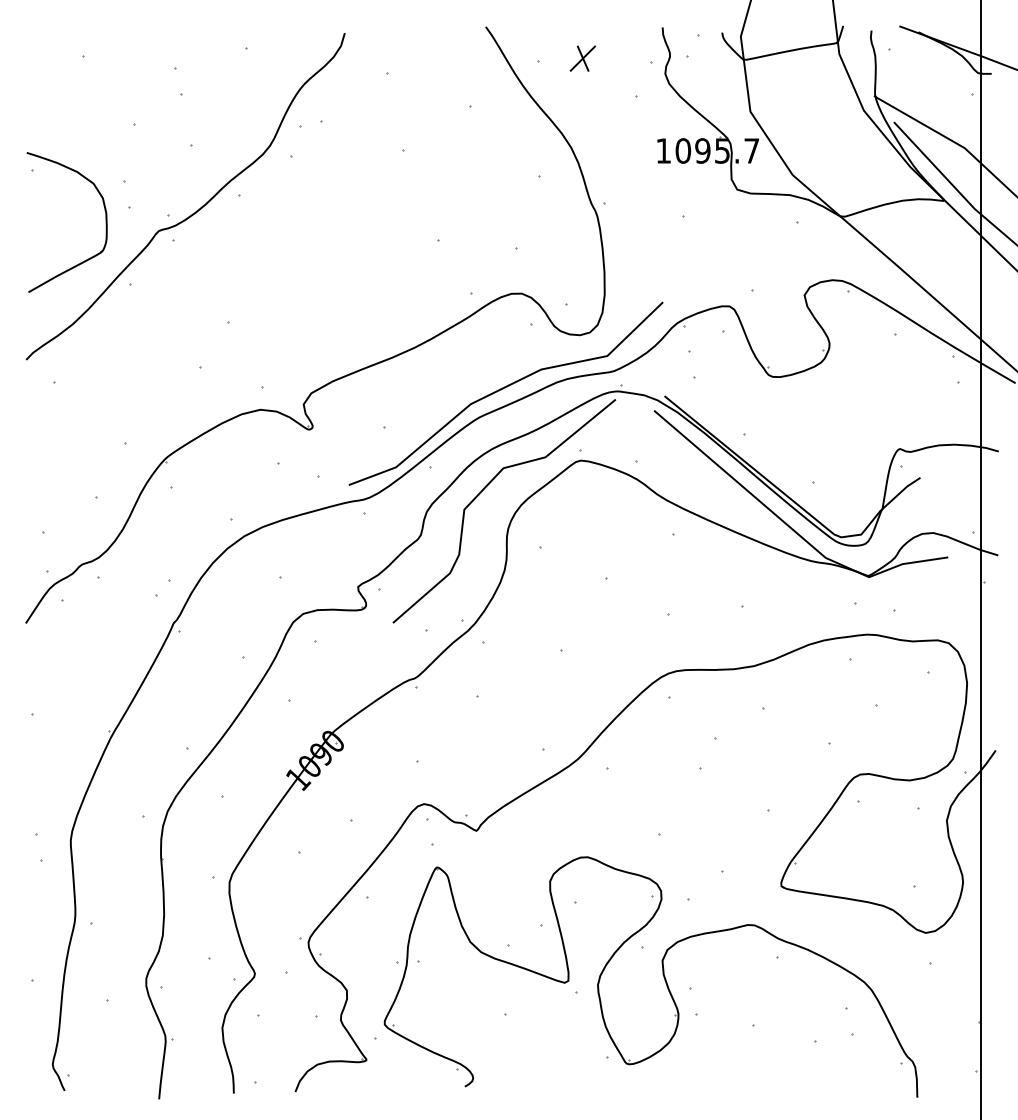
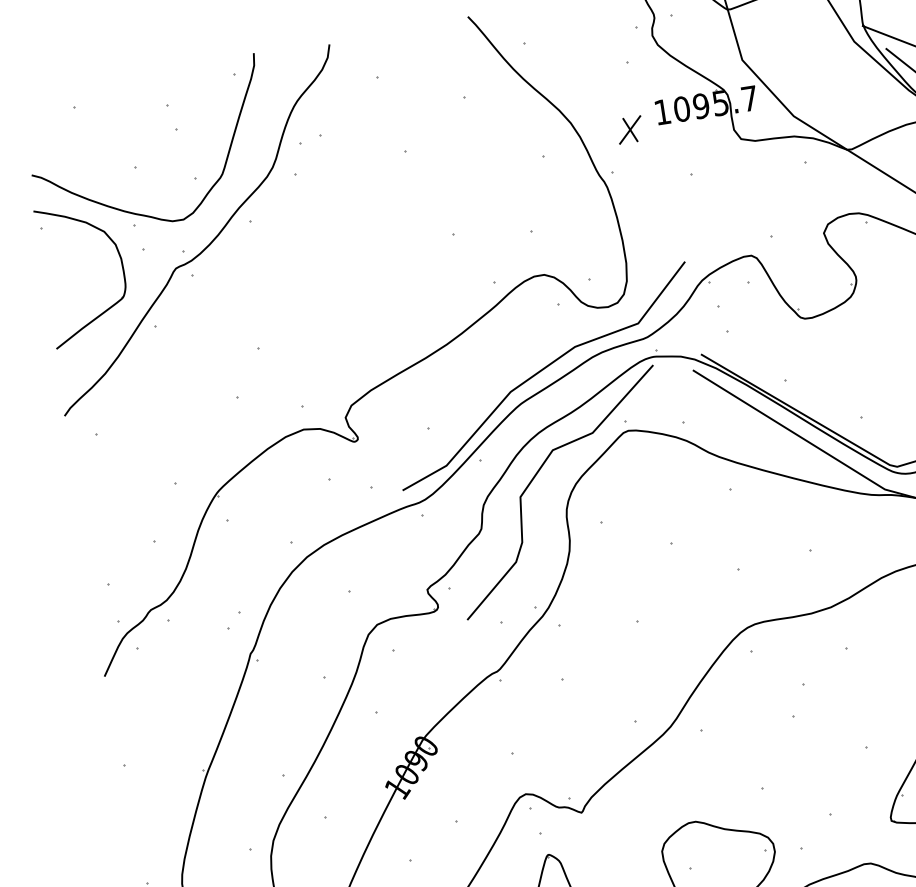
part: (582, 58) -> (629, 129), moved
curve: (124, 168) -> (132, 211), added

